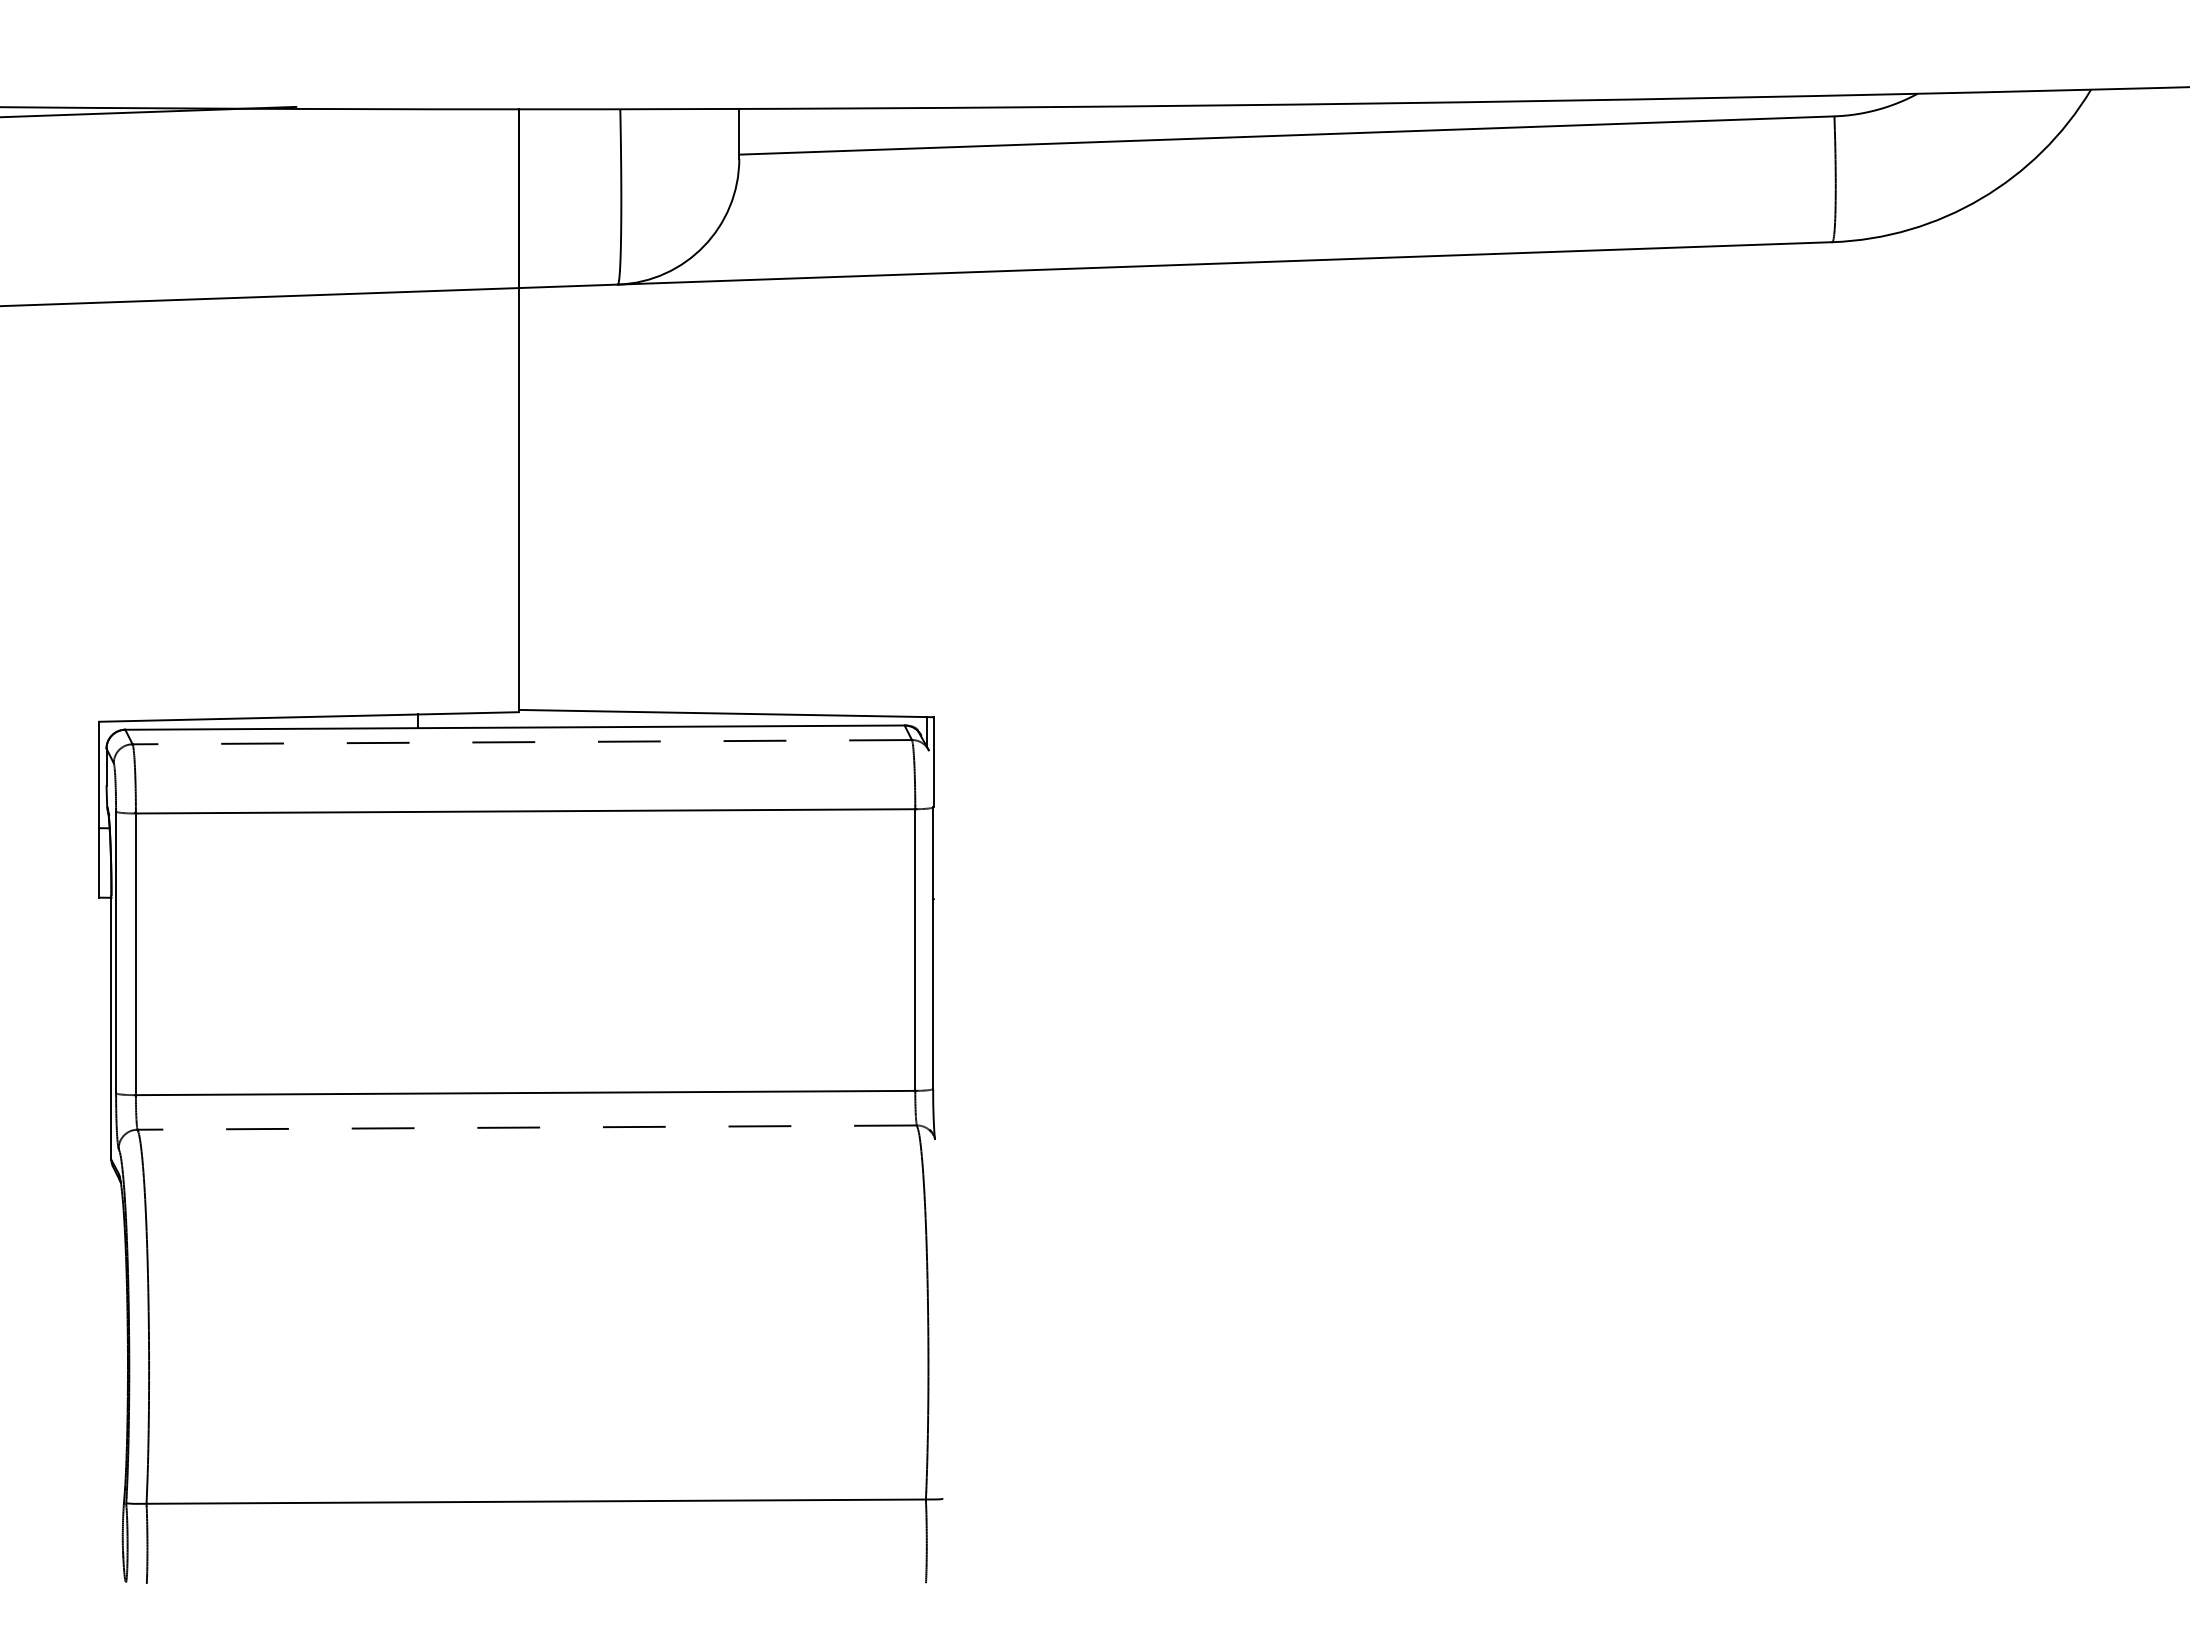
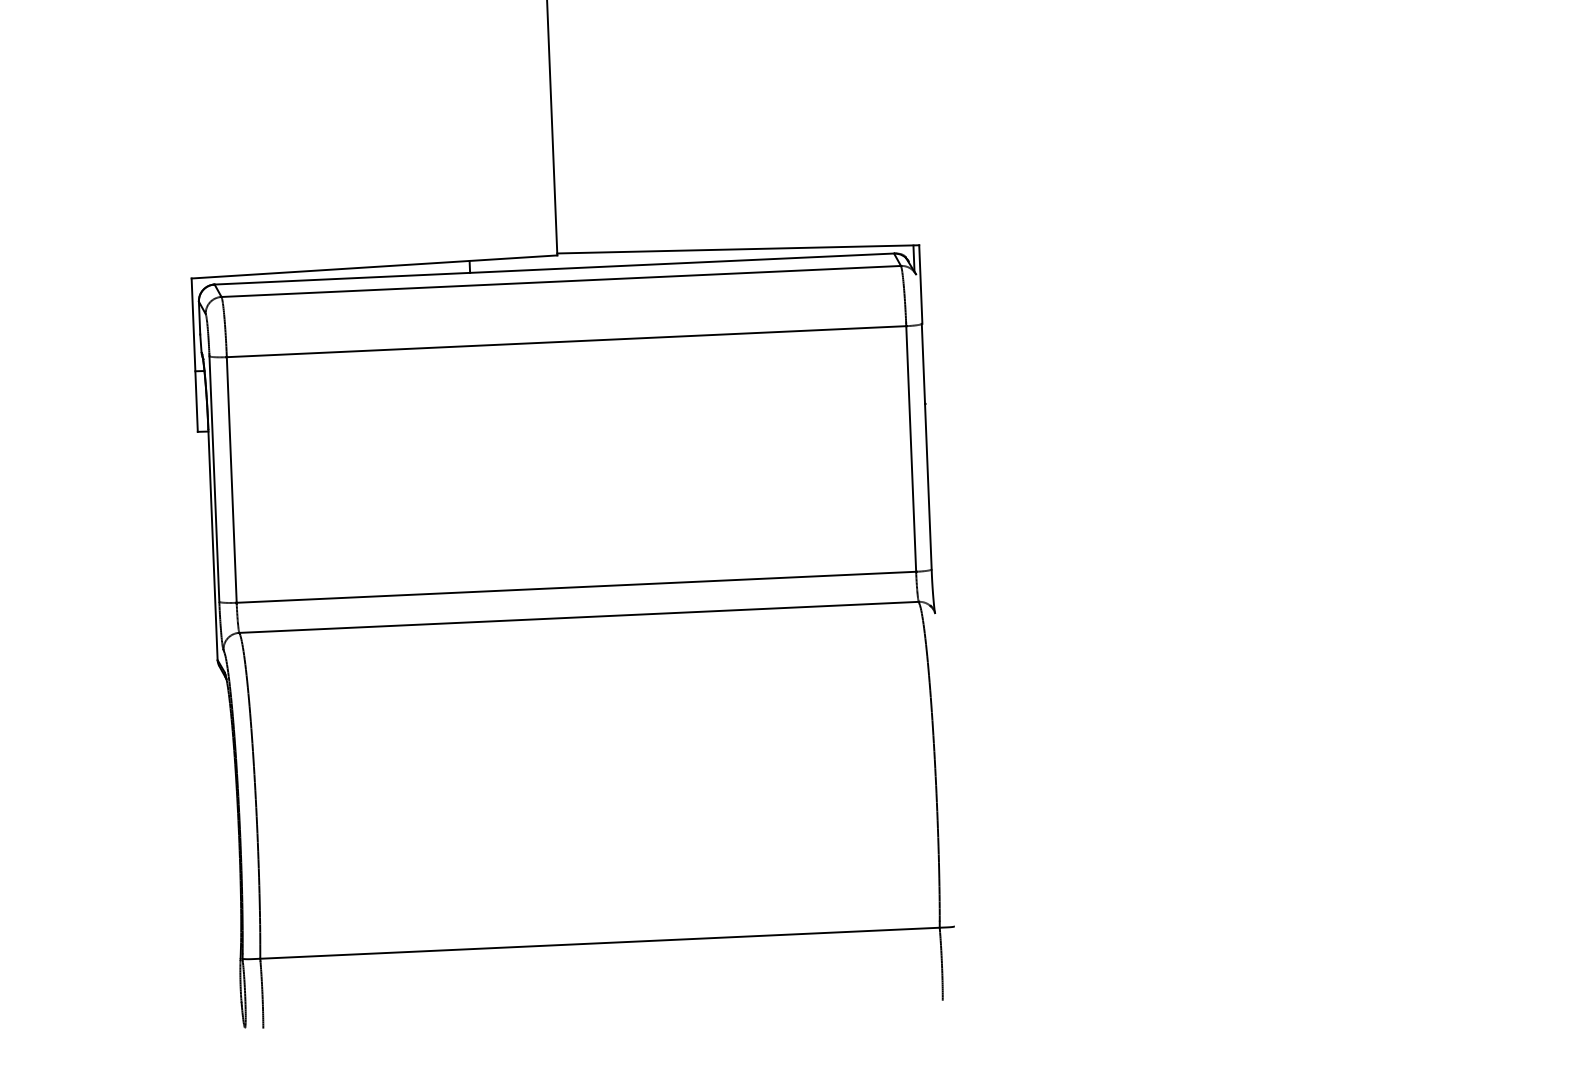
line: (522, 742) -> (561, 281), dashed -> solid
line: (527, 1127) -> (579, 617), dashed -> solid

